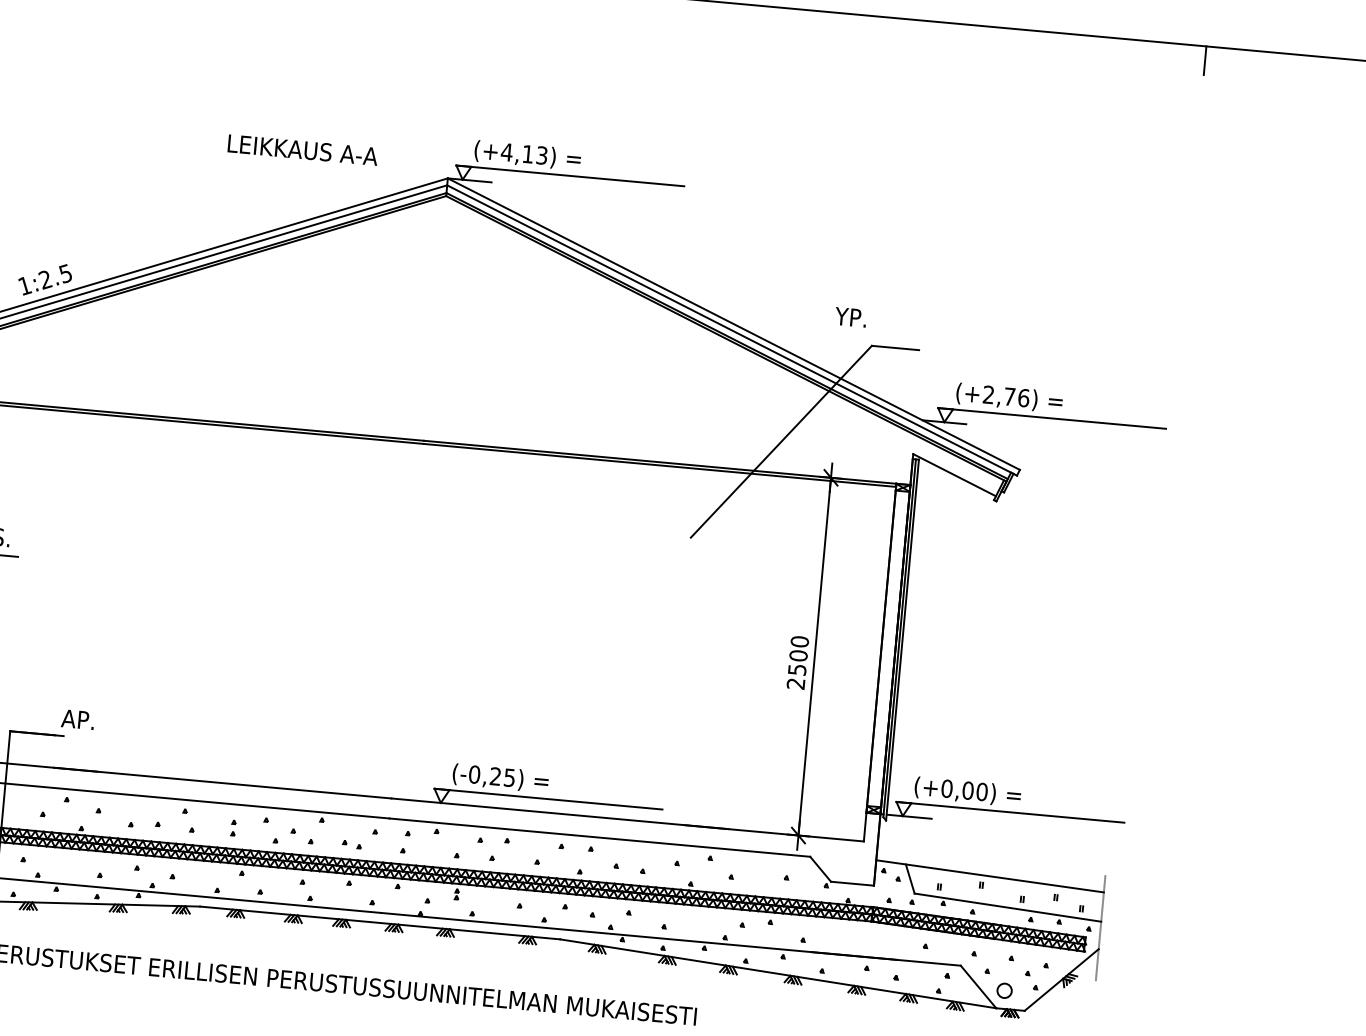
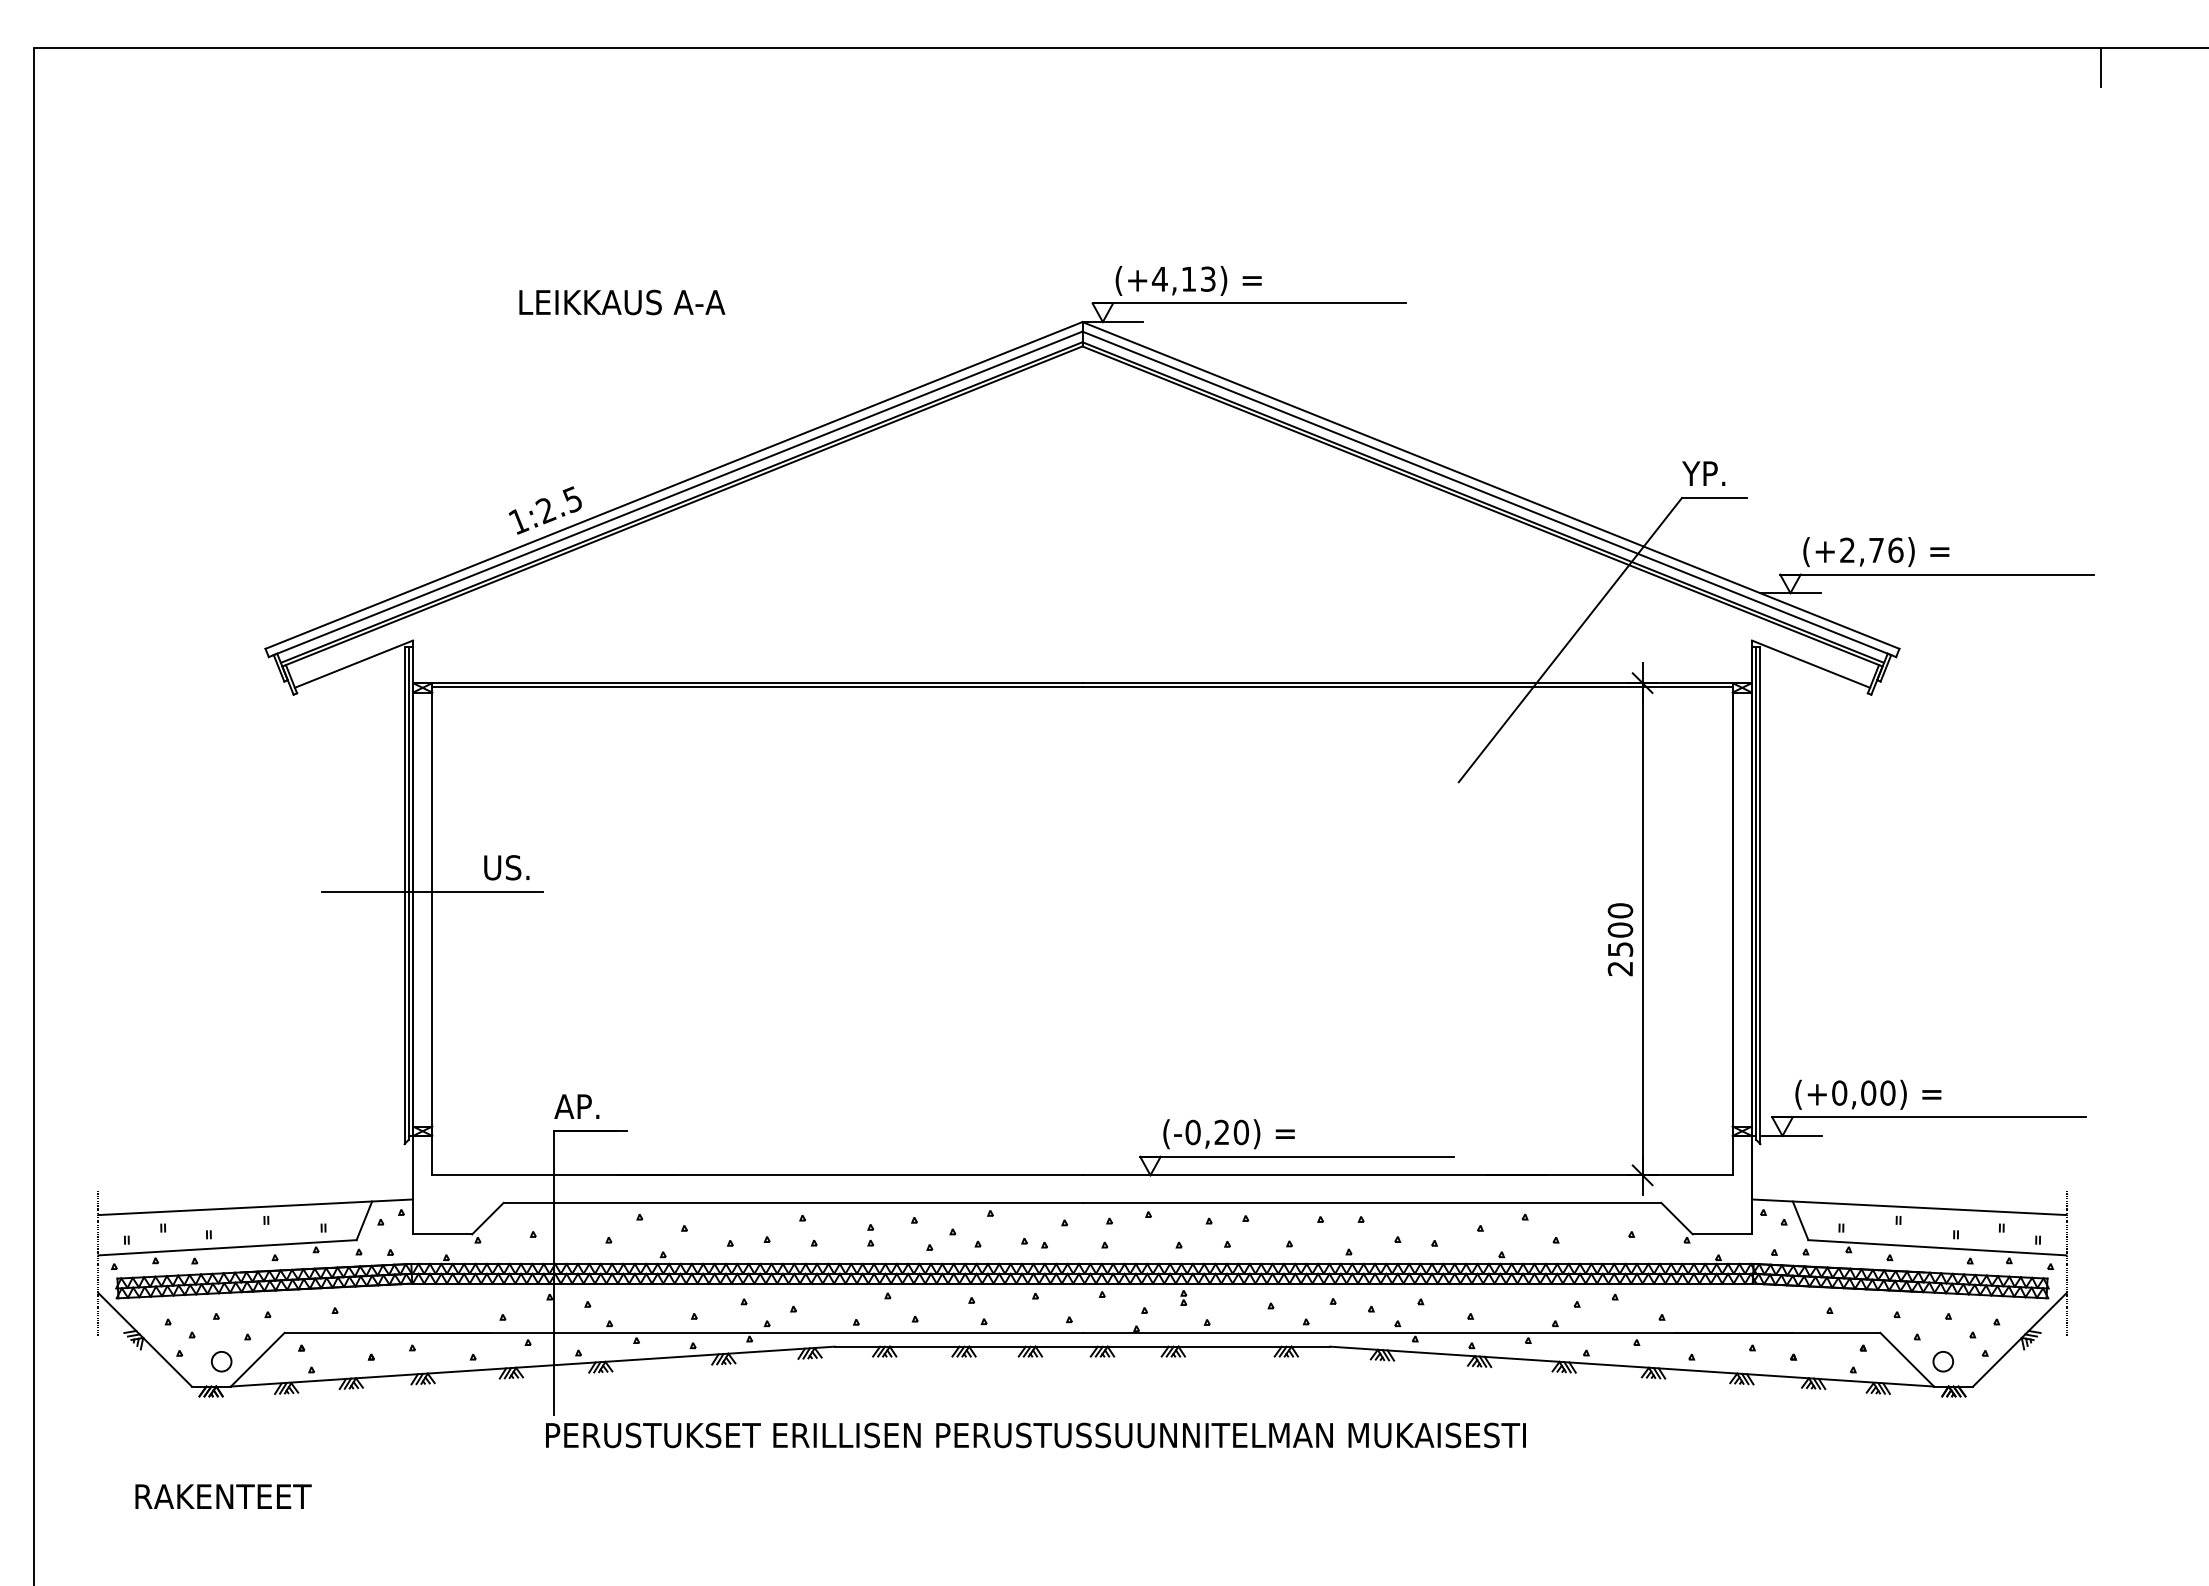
text: (303, 150) -> (622, 302), moved
text: (850, 317) -> (1703, 473), moved
text: (77, 719) -> (576, 1106), moved
text: (509, 777) -> (1241, 1132), (-0,25) -> (-0,20)

